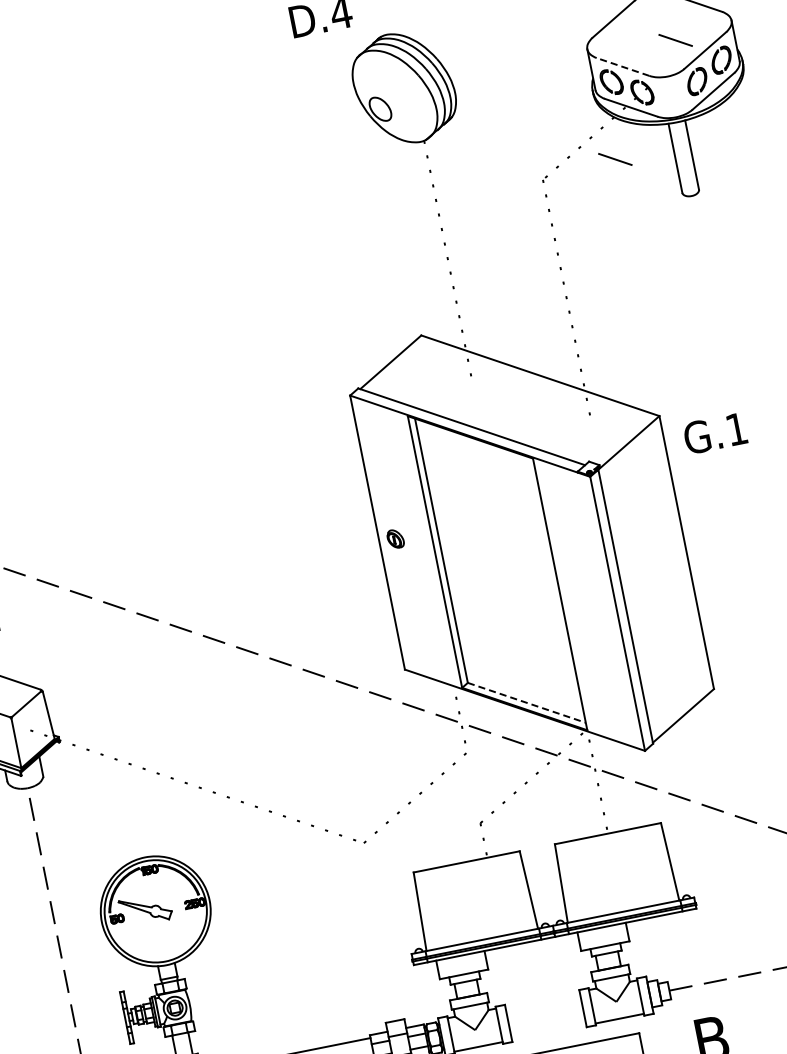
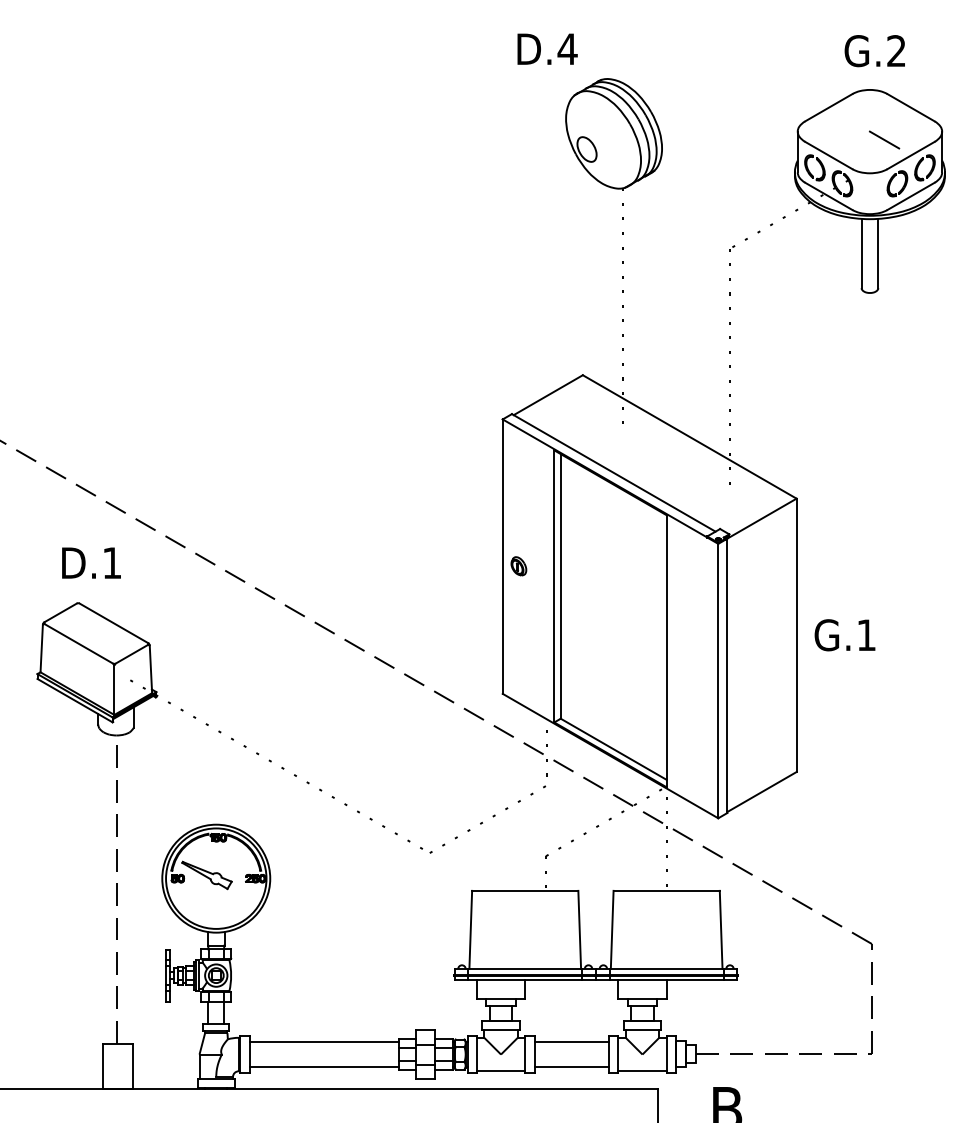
line: (622, 67) -> (828, 155), dashed -> solid
line: (615, 158) -> (803, 242), removed
text: (714, 433) -> (844, 635), moved
line: (527, 702) -> (614, 749), dashed -> solid
line: (543, 1004) -> (571, 1042), added
line: (548, 1029) -> (571, 1067), added

